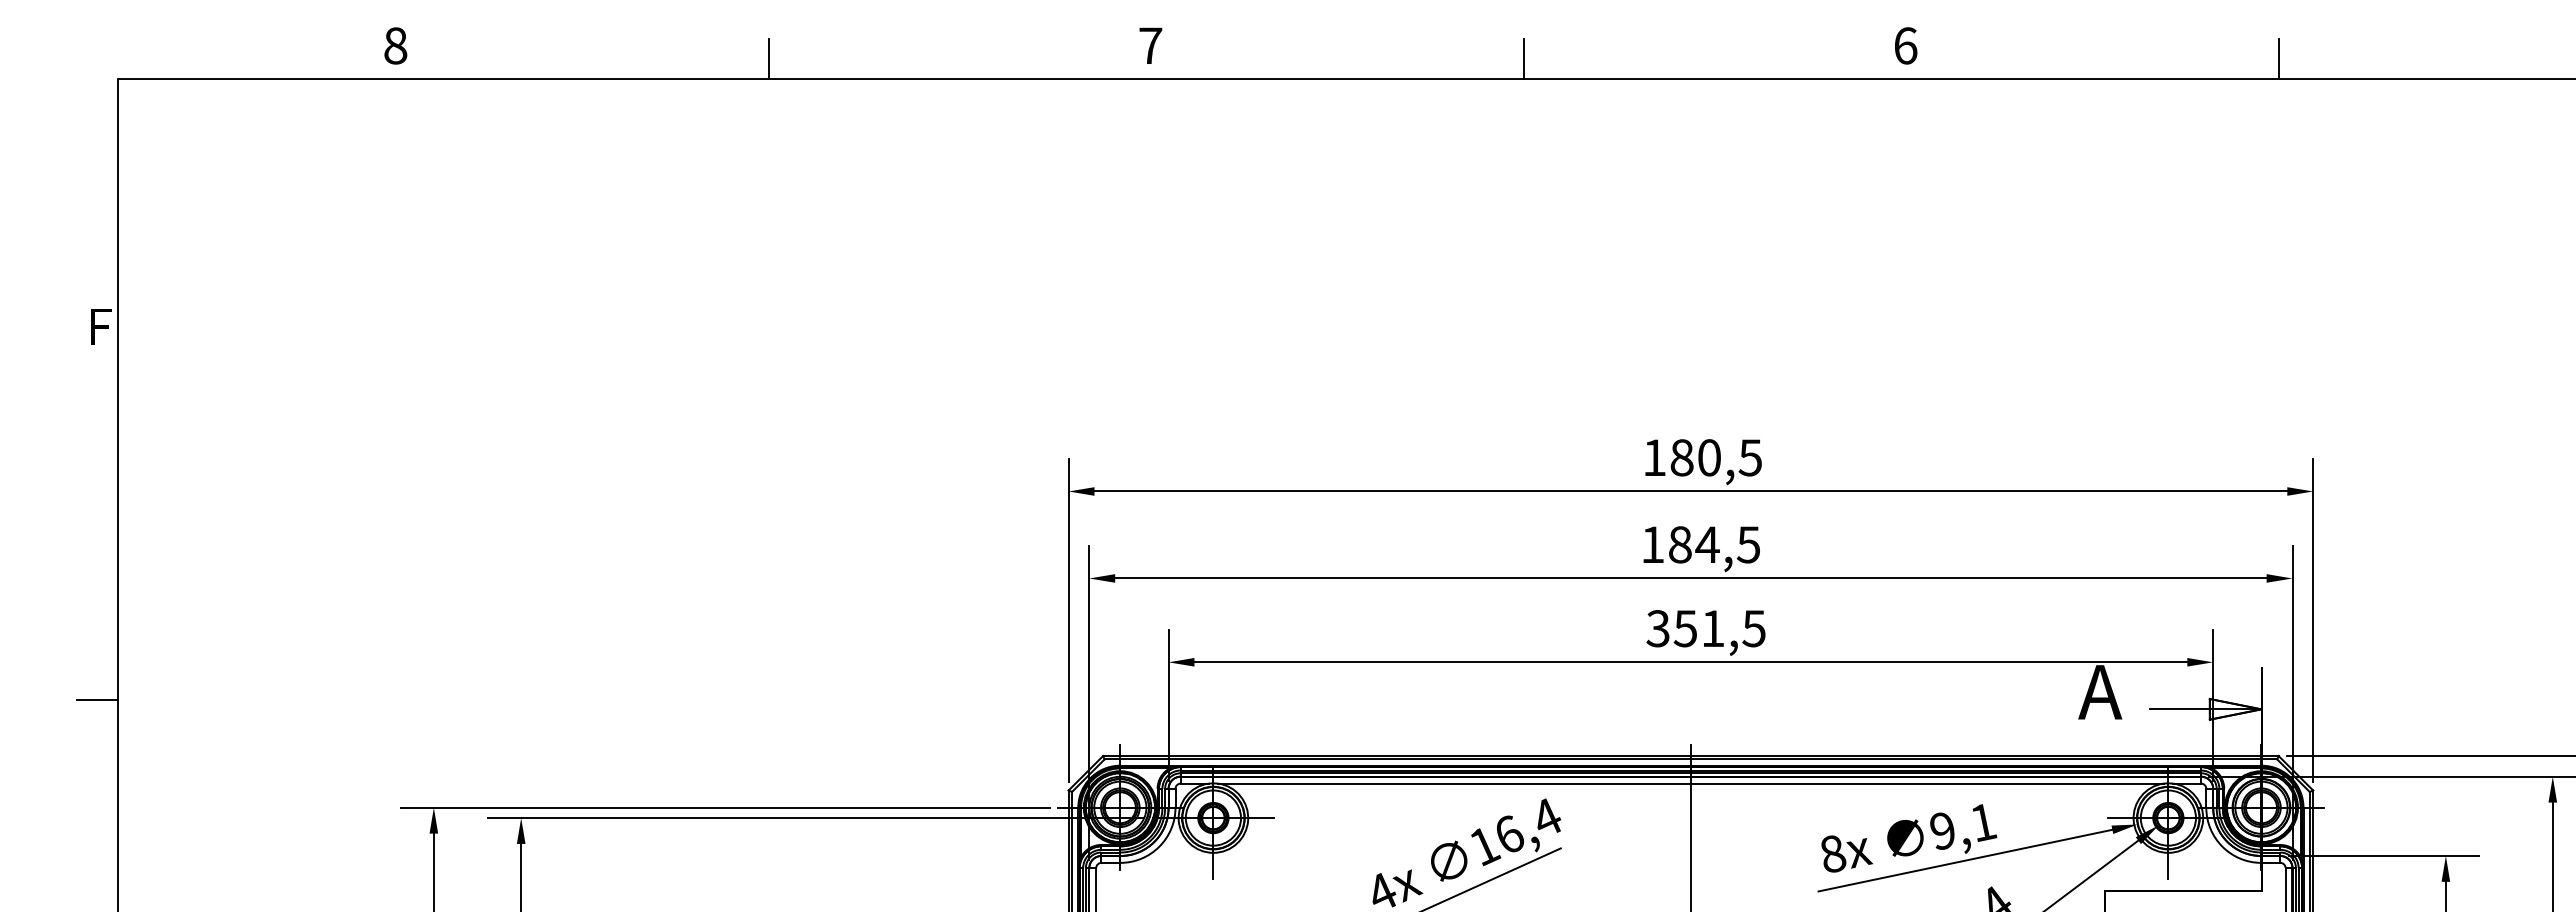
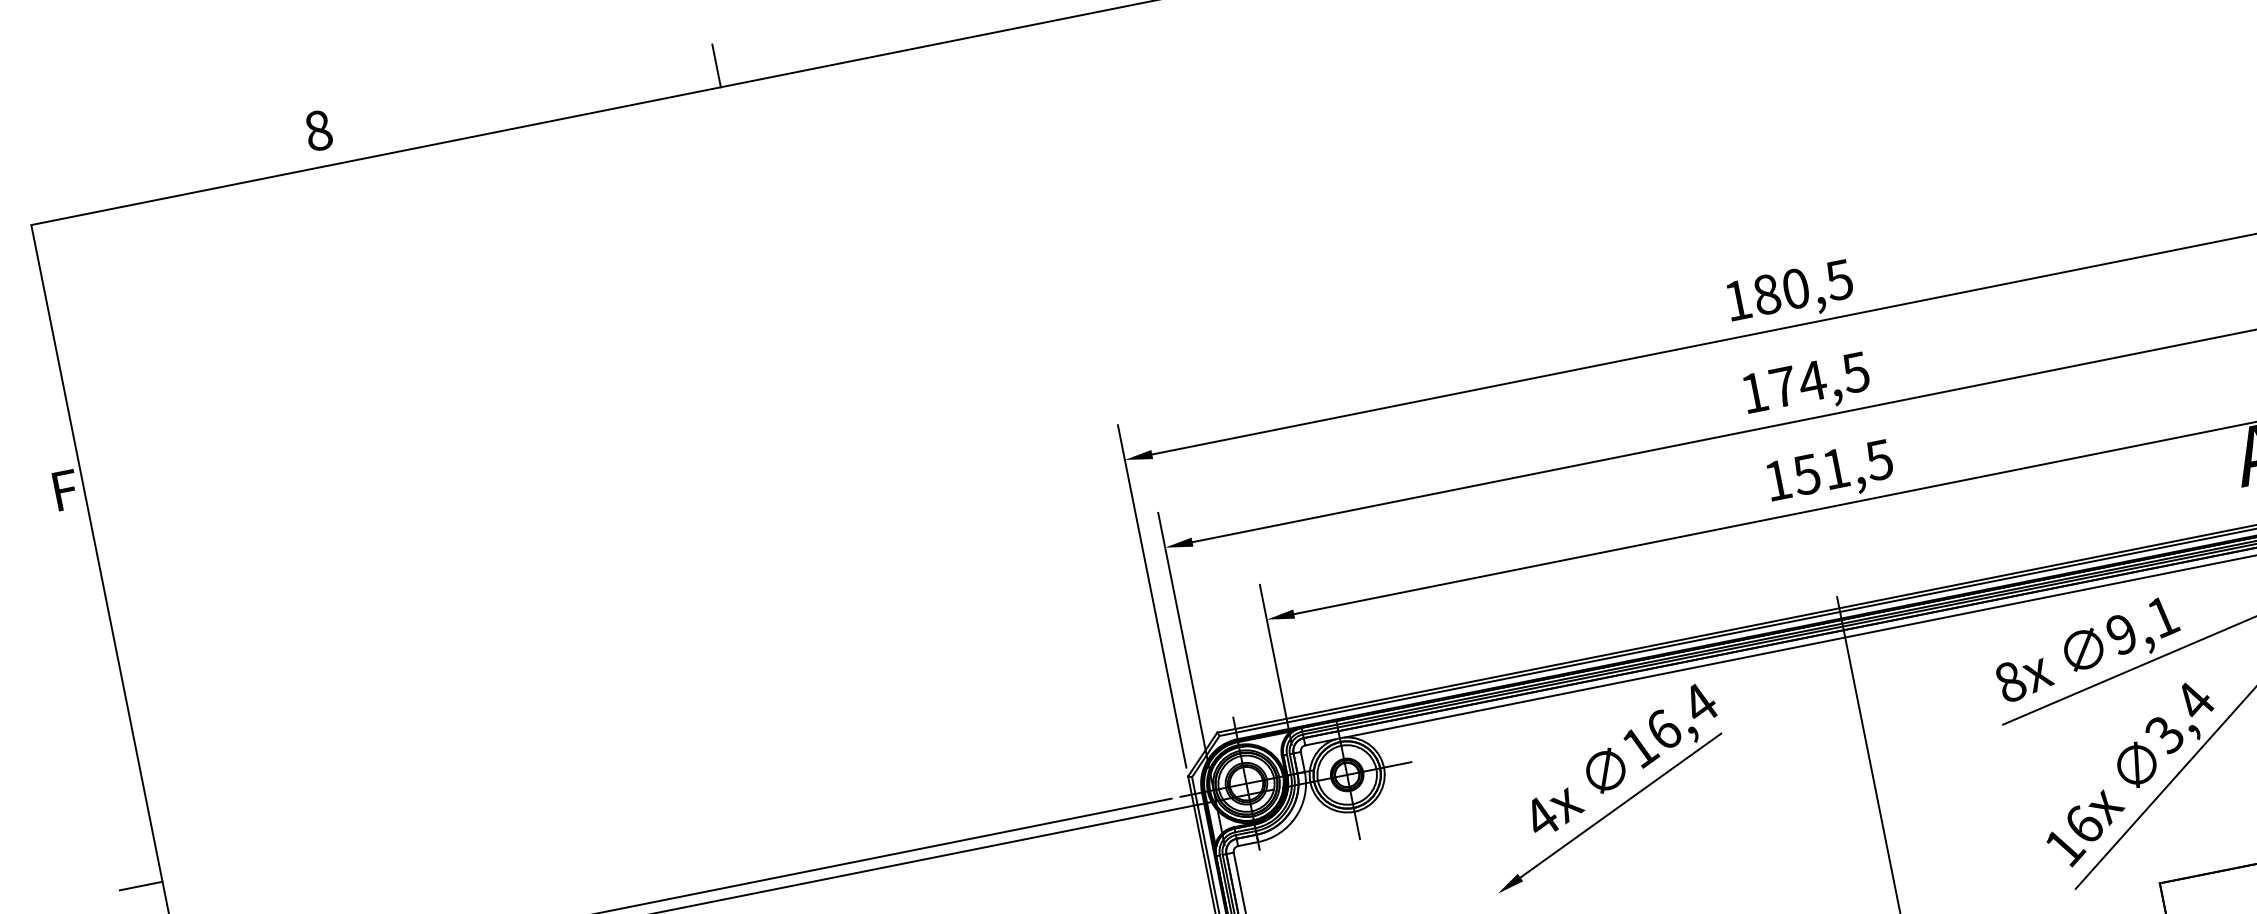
text: (1680, 544) -> (1783, 386), 184,5 -> 174,5
text: (1657, 628) -> (1777, 480), 351,5 -> 151,5

